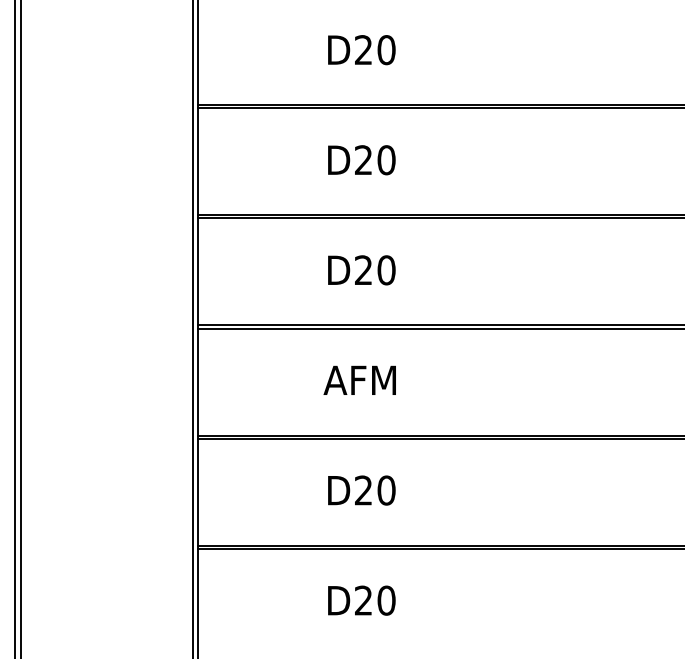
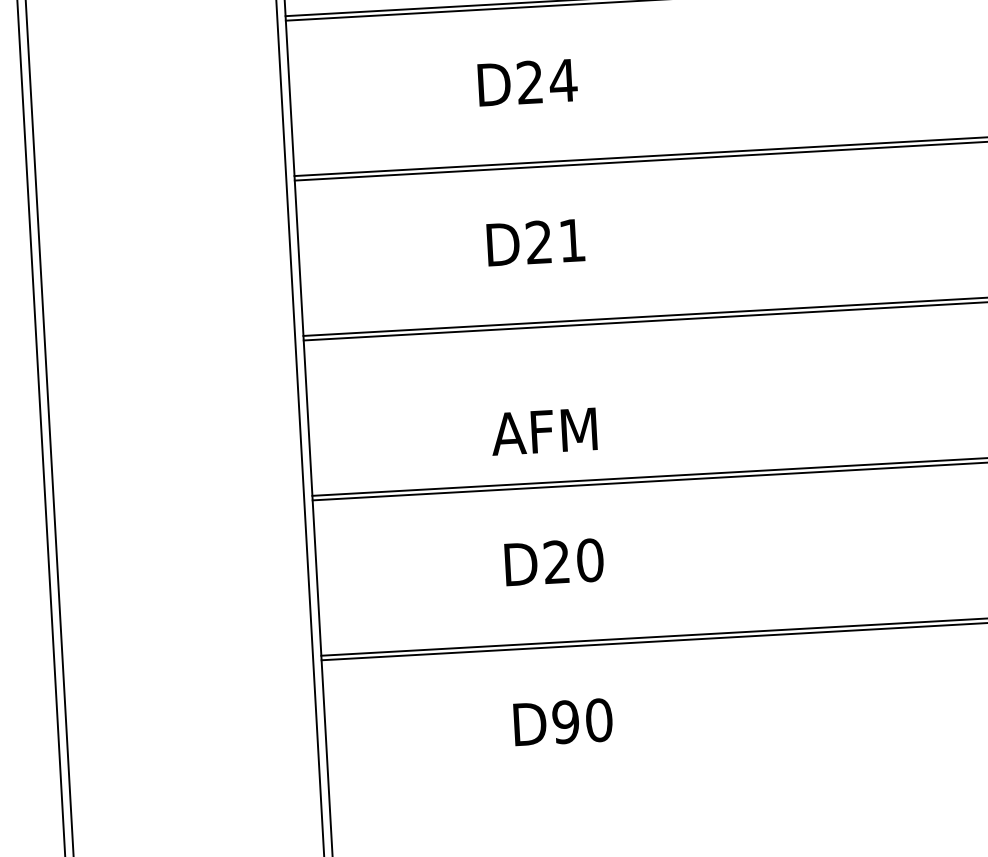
text: (386, 160) -> (563, 81), D20 -> D24
text: (386, 270) -> (572, 240), D20 -> D21
text: (359, 379) -> (543, 430), moved
text: (363, 600) -> (565, 721), D20 -> D90

